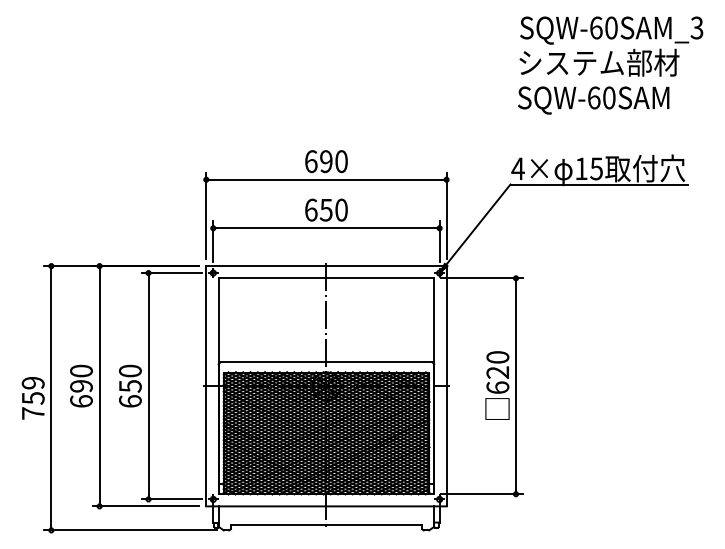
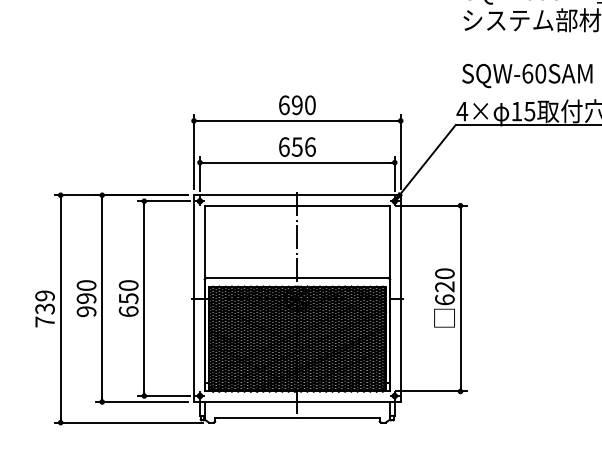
text: (593, 100) -> (527, 75), moved
text: (341, 209) -> (310, 146), 650 -> 656
text: (32, 398) -> (44, 309), 759 -> 739
text: (81, 401) -> (86, 311), 690 -> 990

